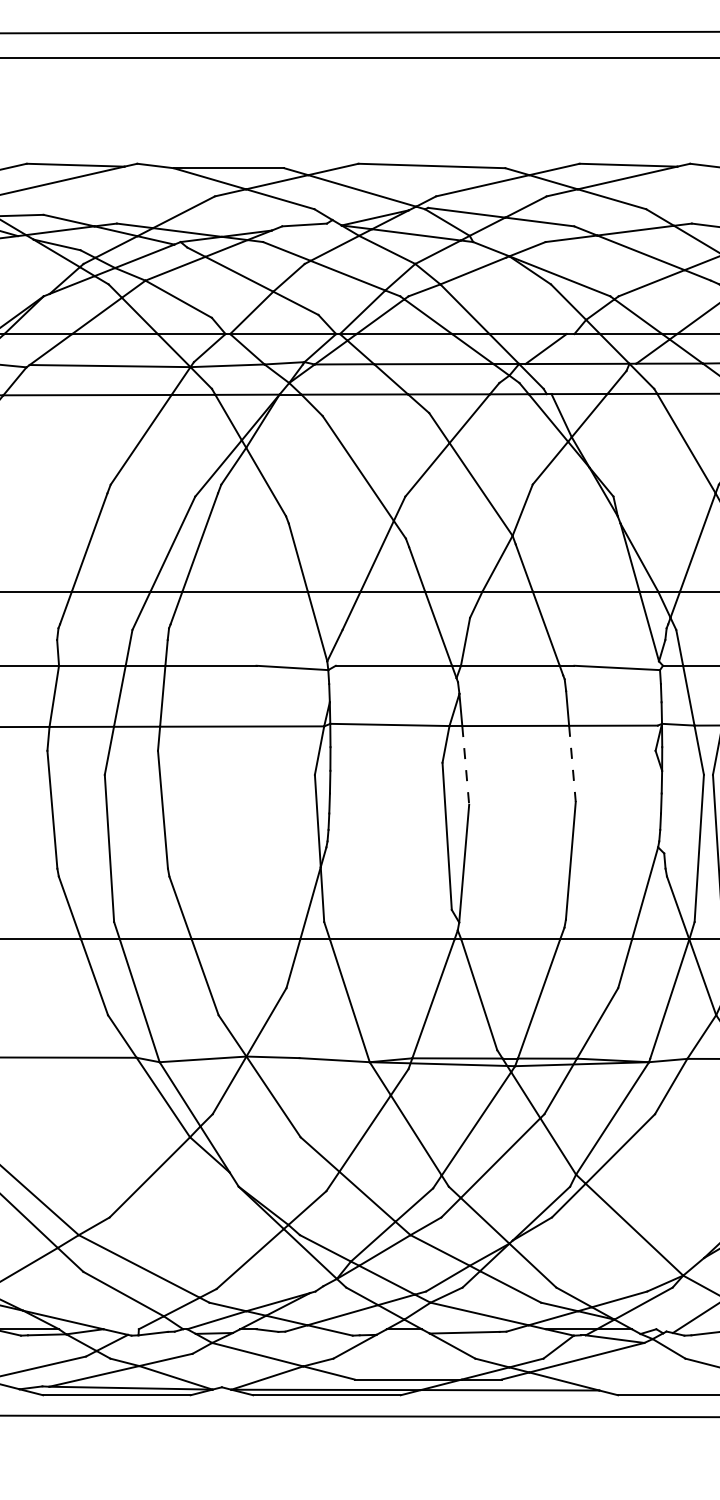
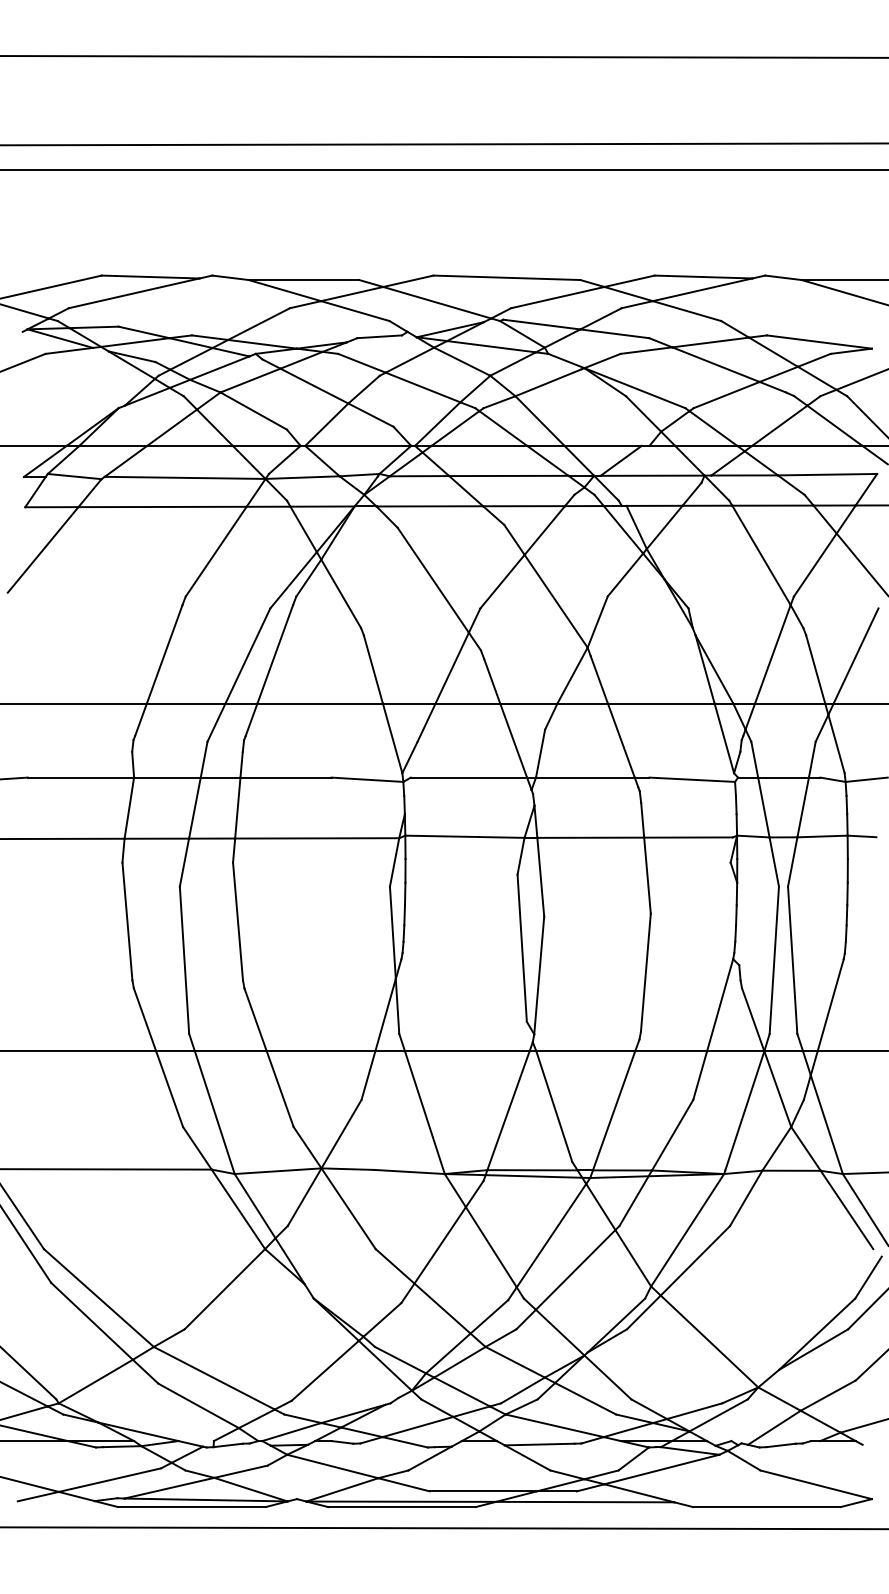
line: (572, 764) -> (647, 876), dashed -> solid
line: (465, 765) -> (540, 877), dashed -> solid

